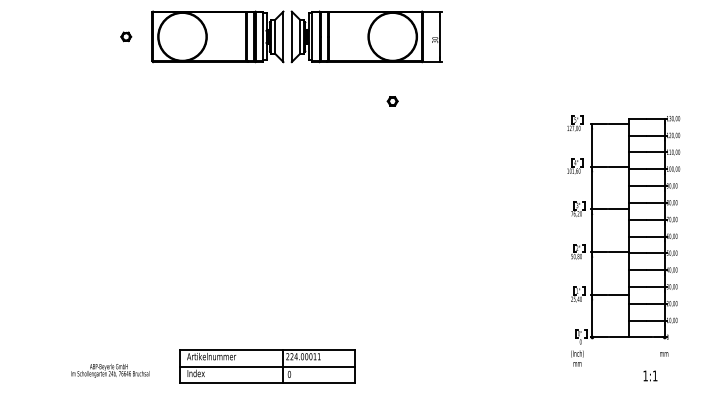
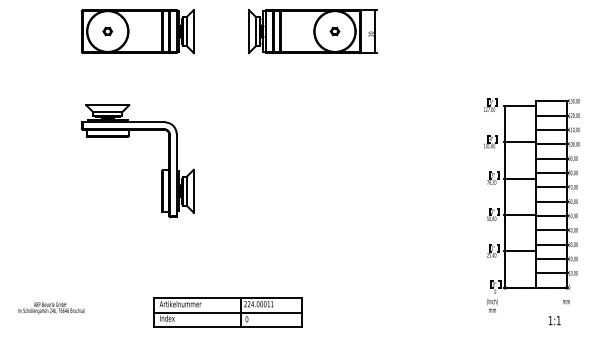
part: (217, 36) -> (137, 31), moved
part: (392, 101) -> (334, 31), moved
part: (150, 161) -> (128, 137), added
text: (110, 371) -> (51, 308), moved

